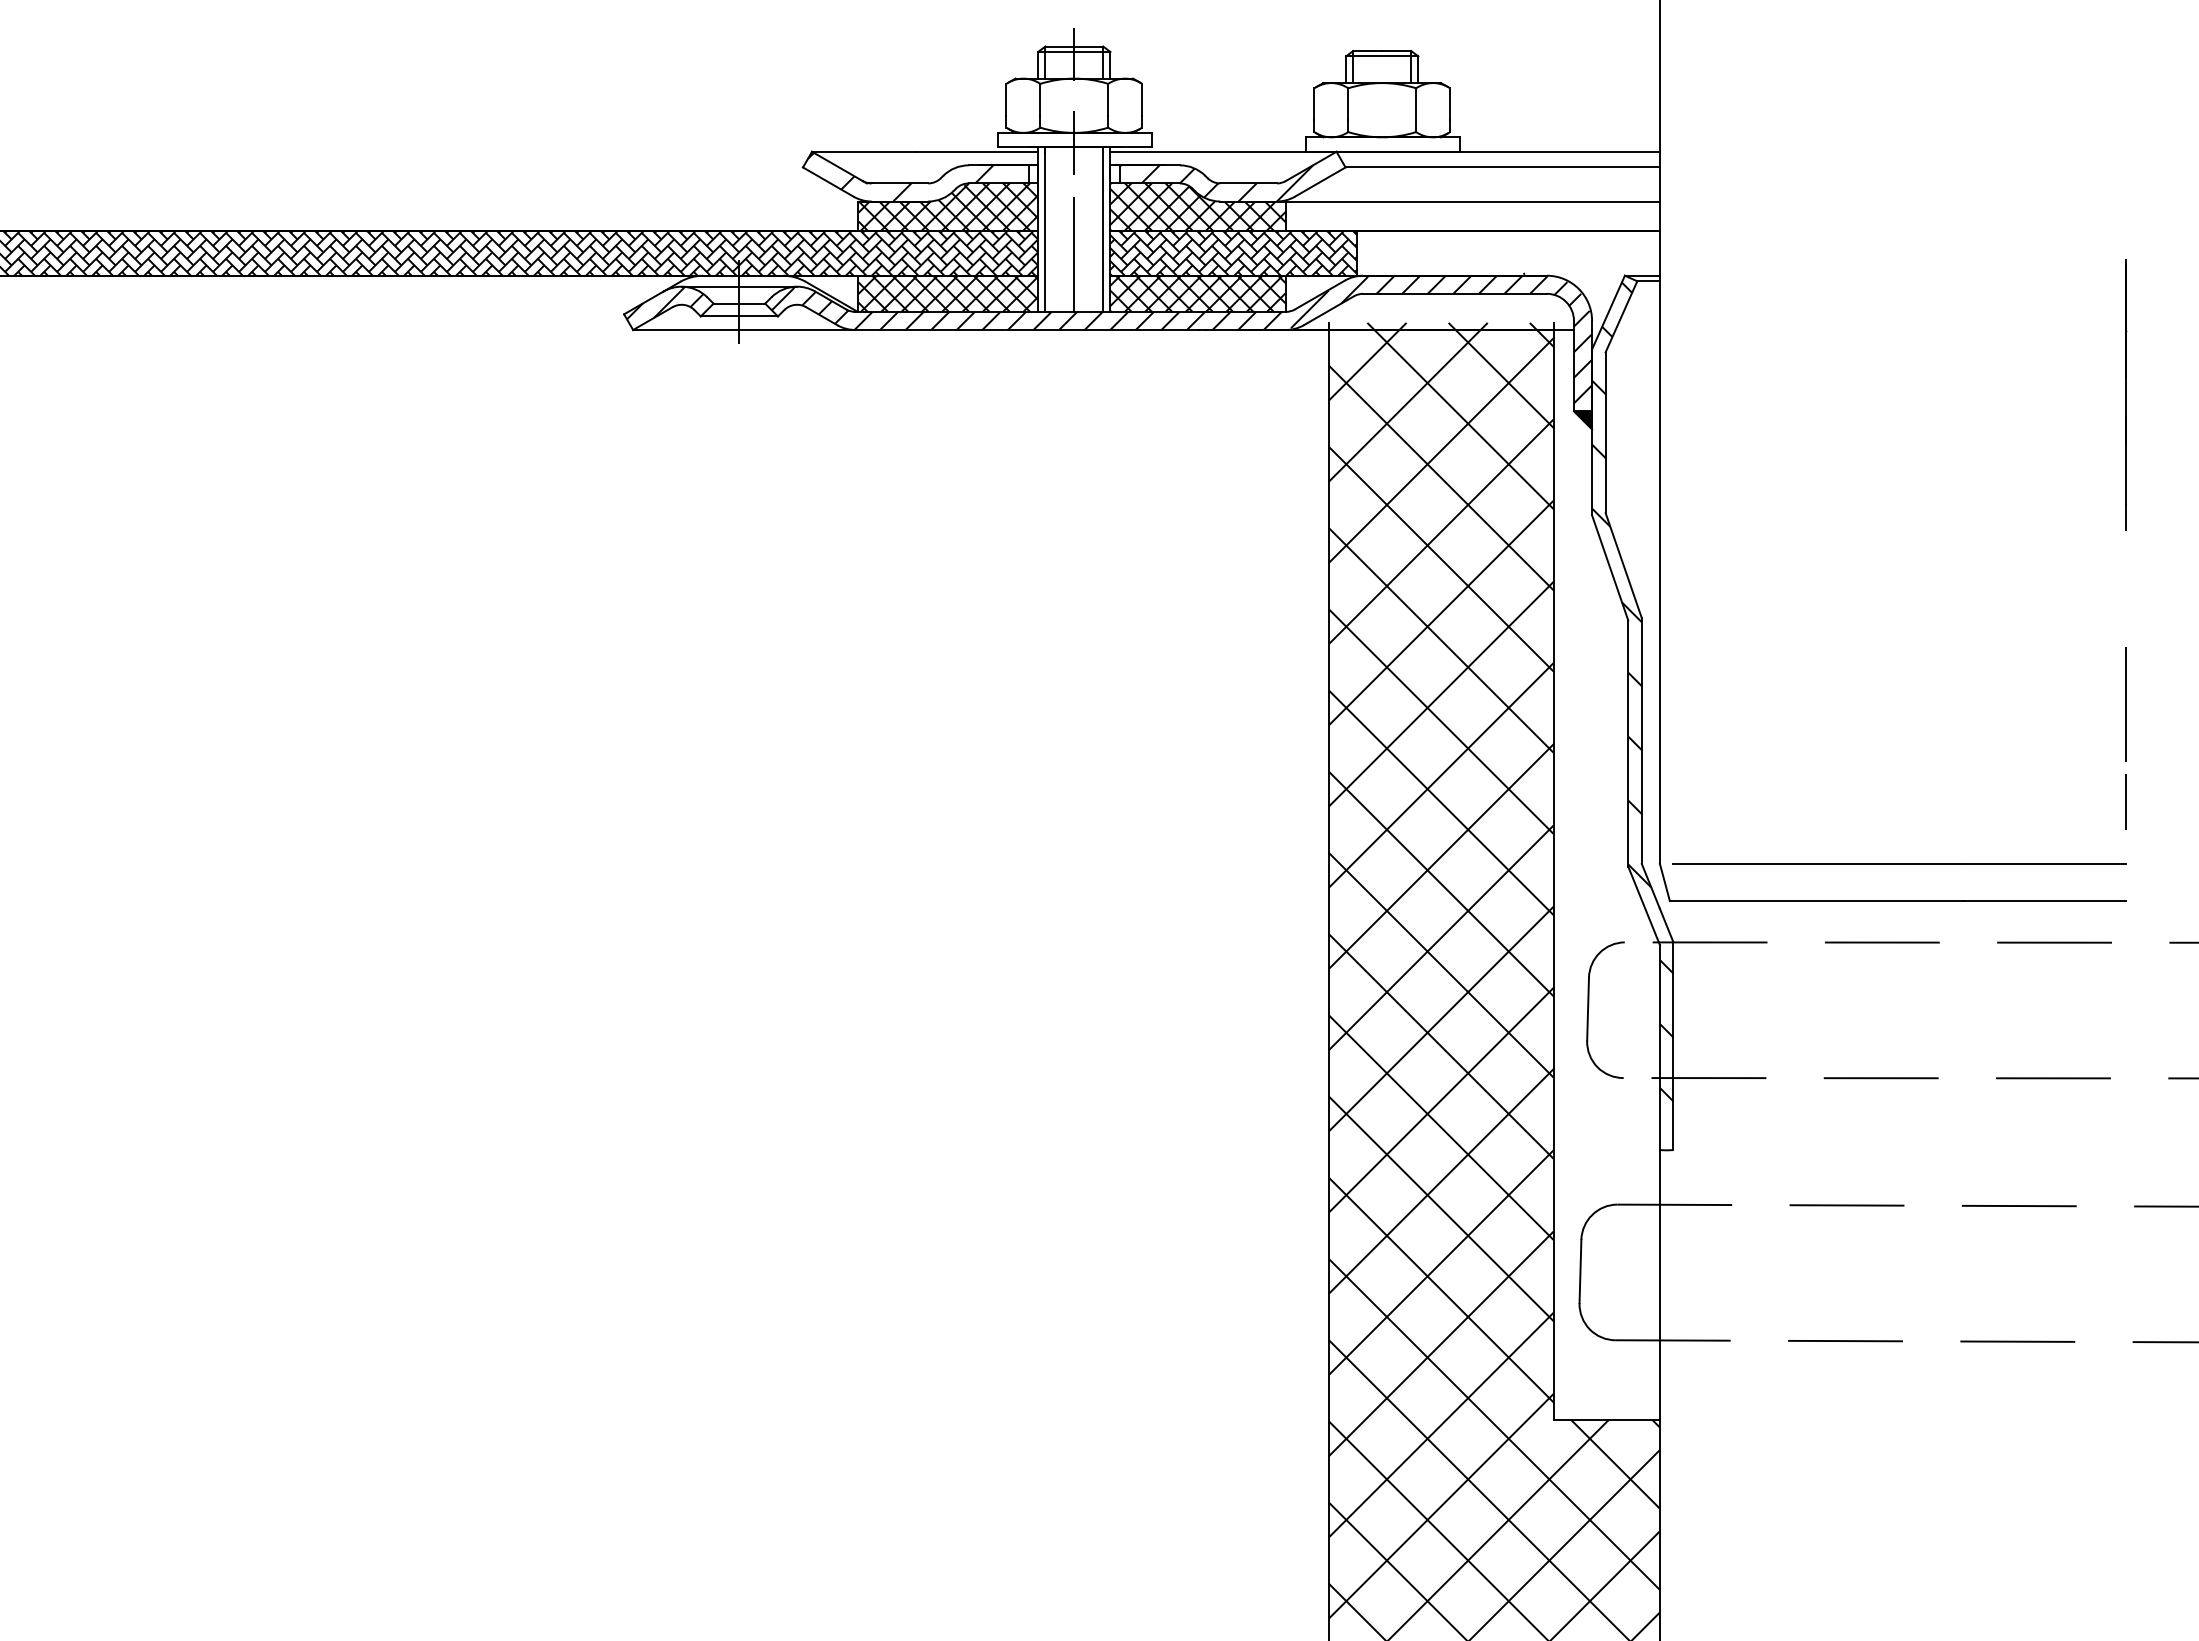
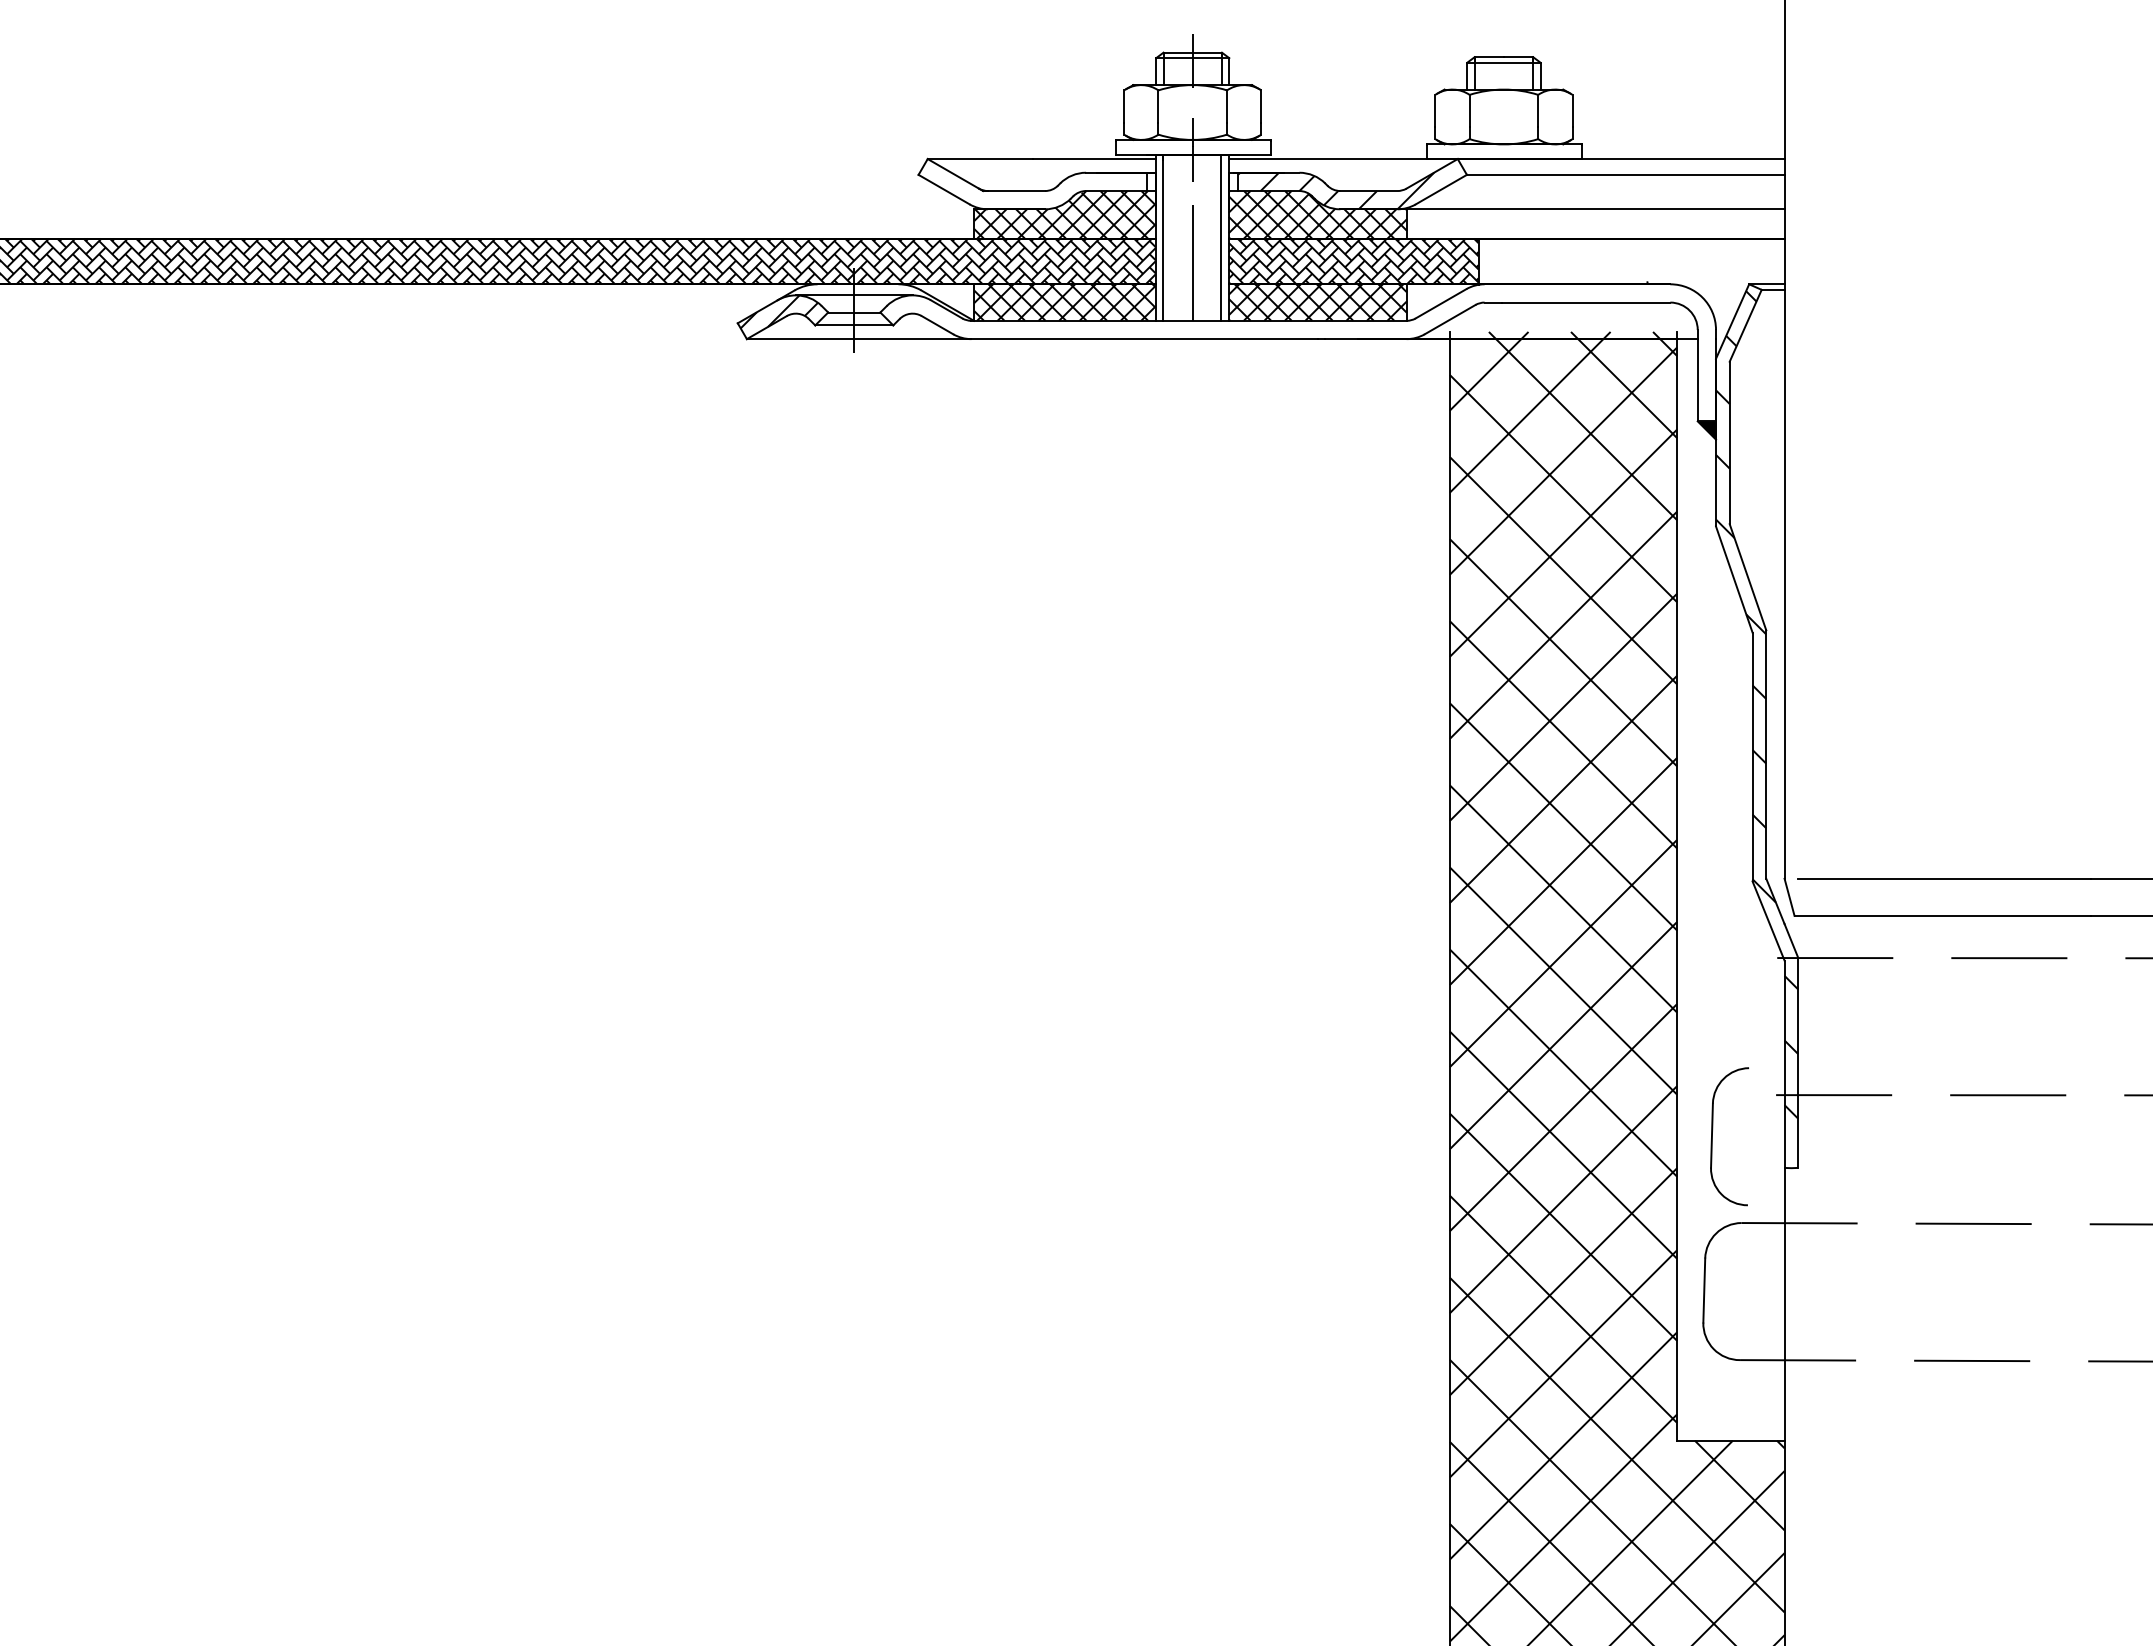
hatch: (900, 176) -> (1017, 184), removed
hatch: (1181, 343) -> (1301, 352), removed
part: (1589, 1006) -> (1713, 1132), moved

